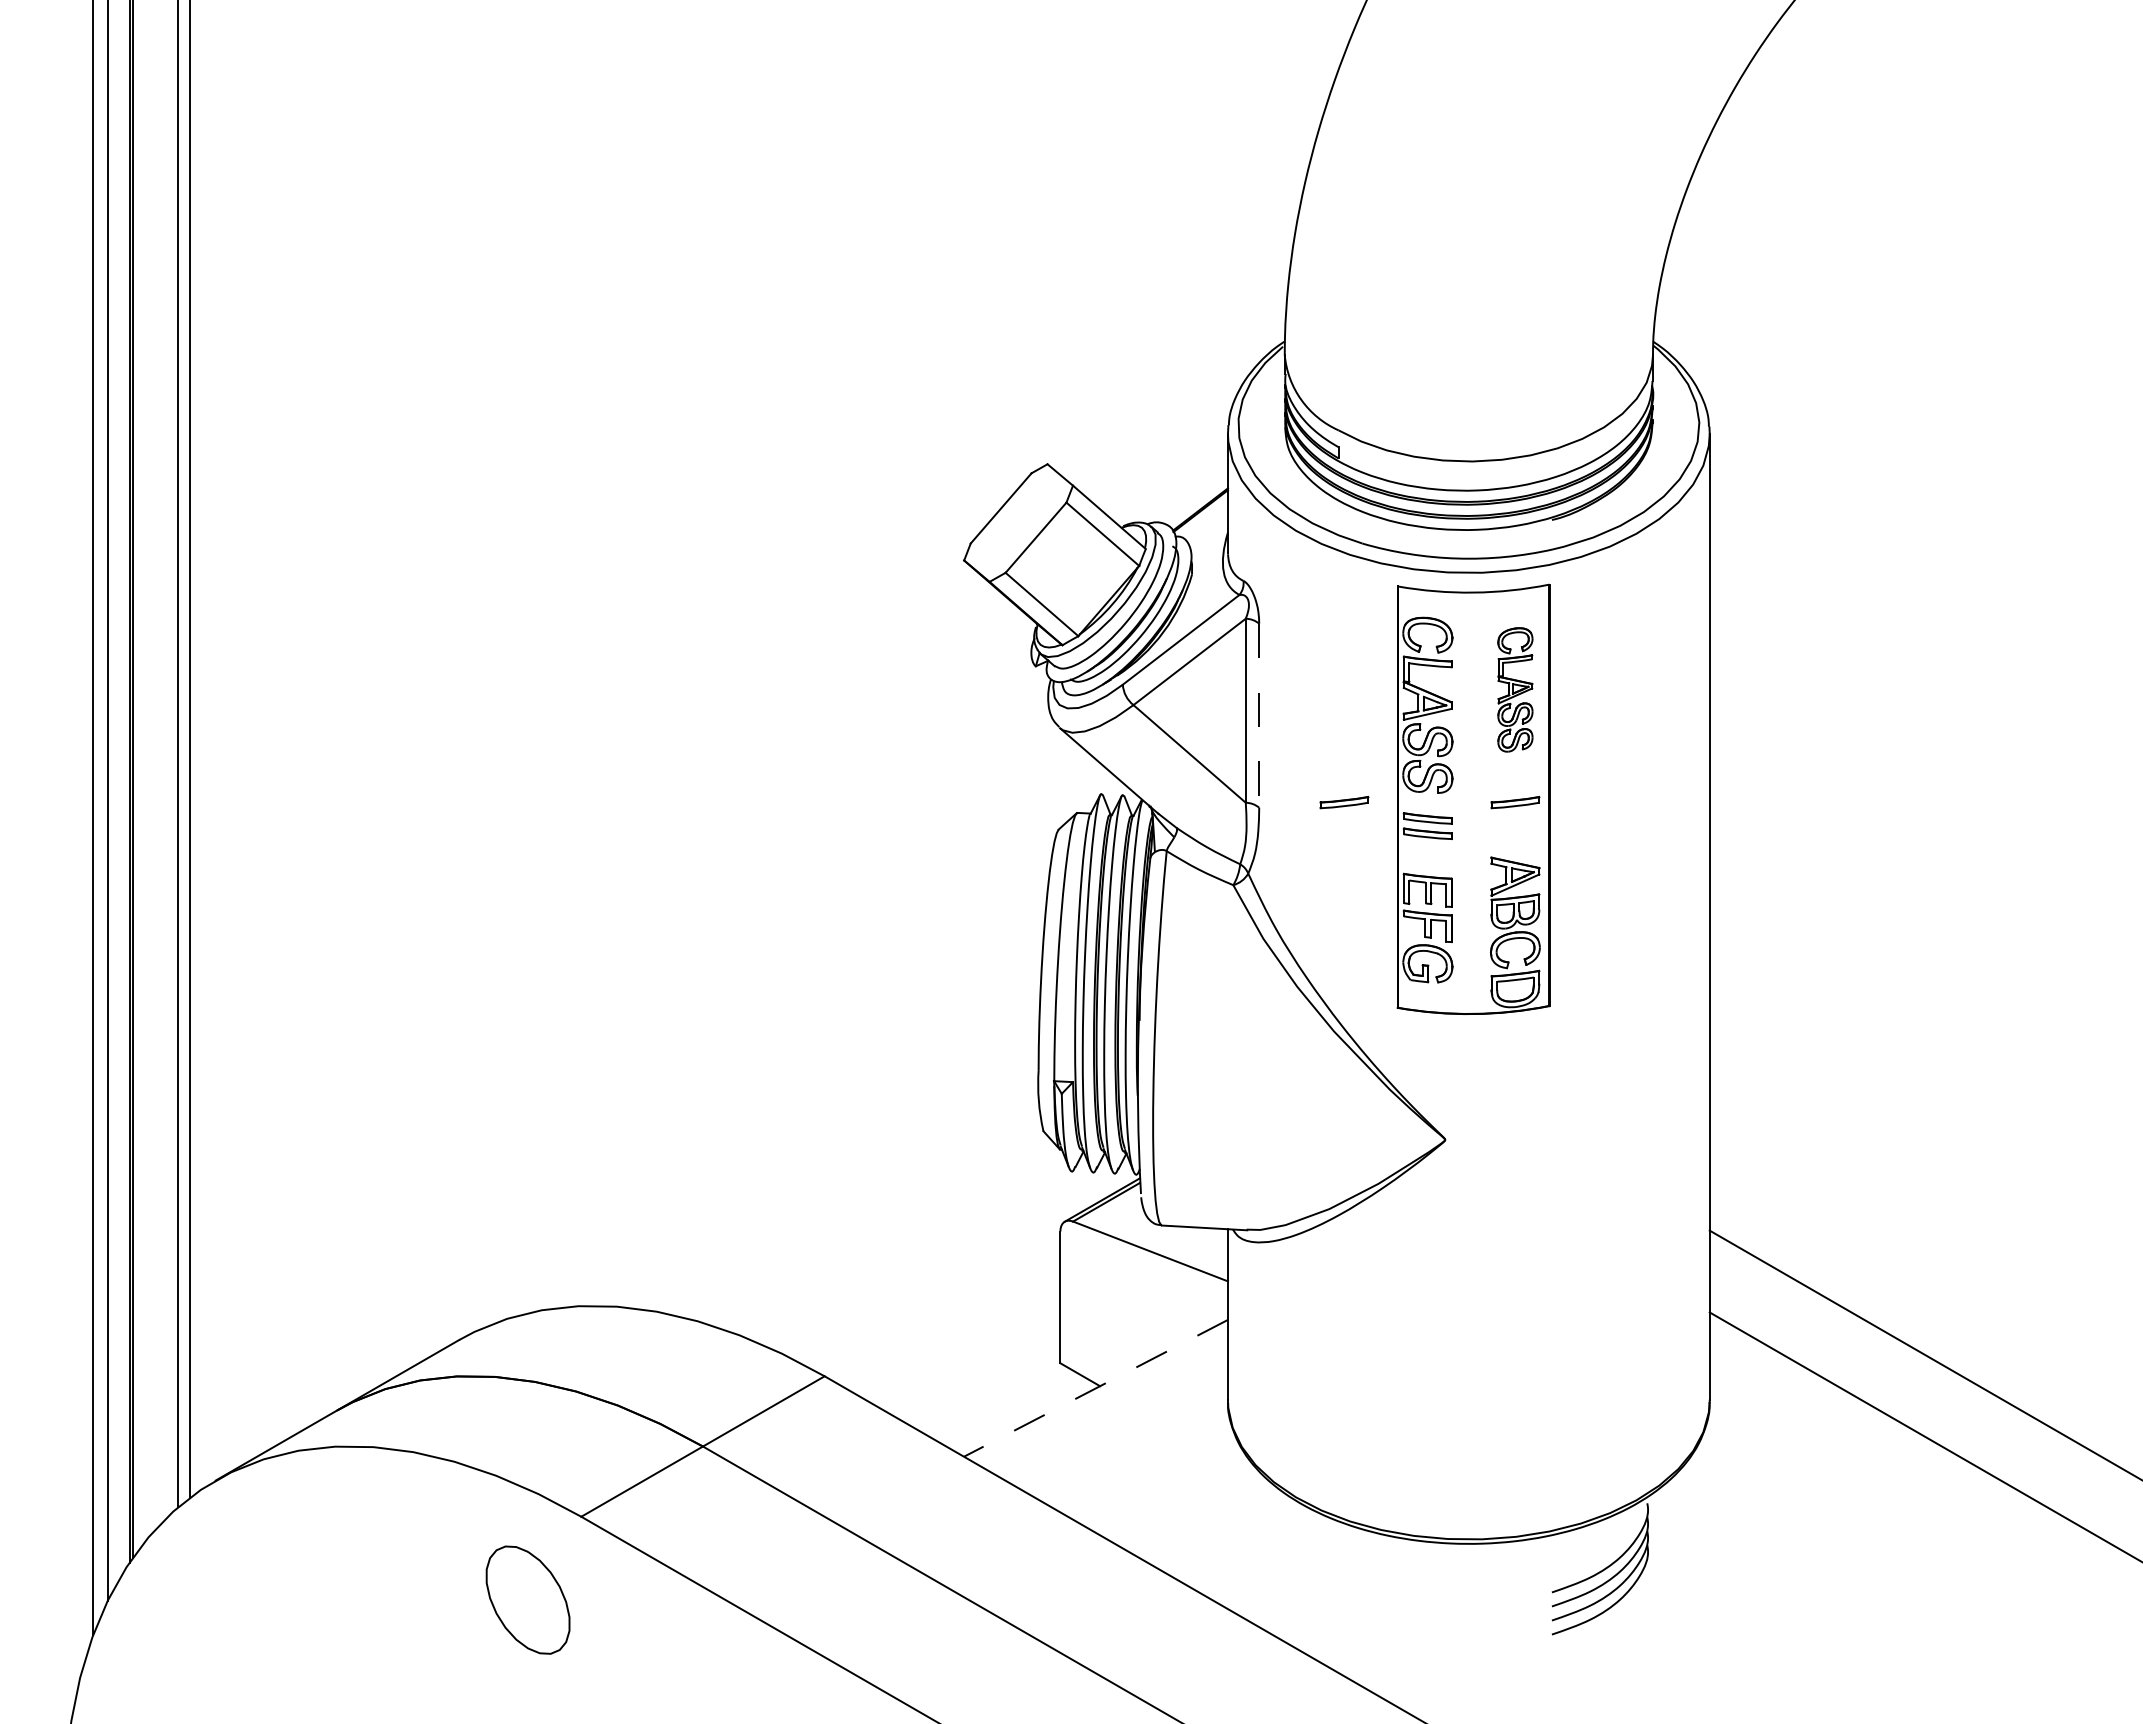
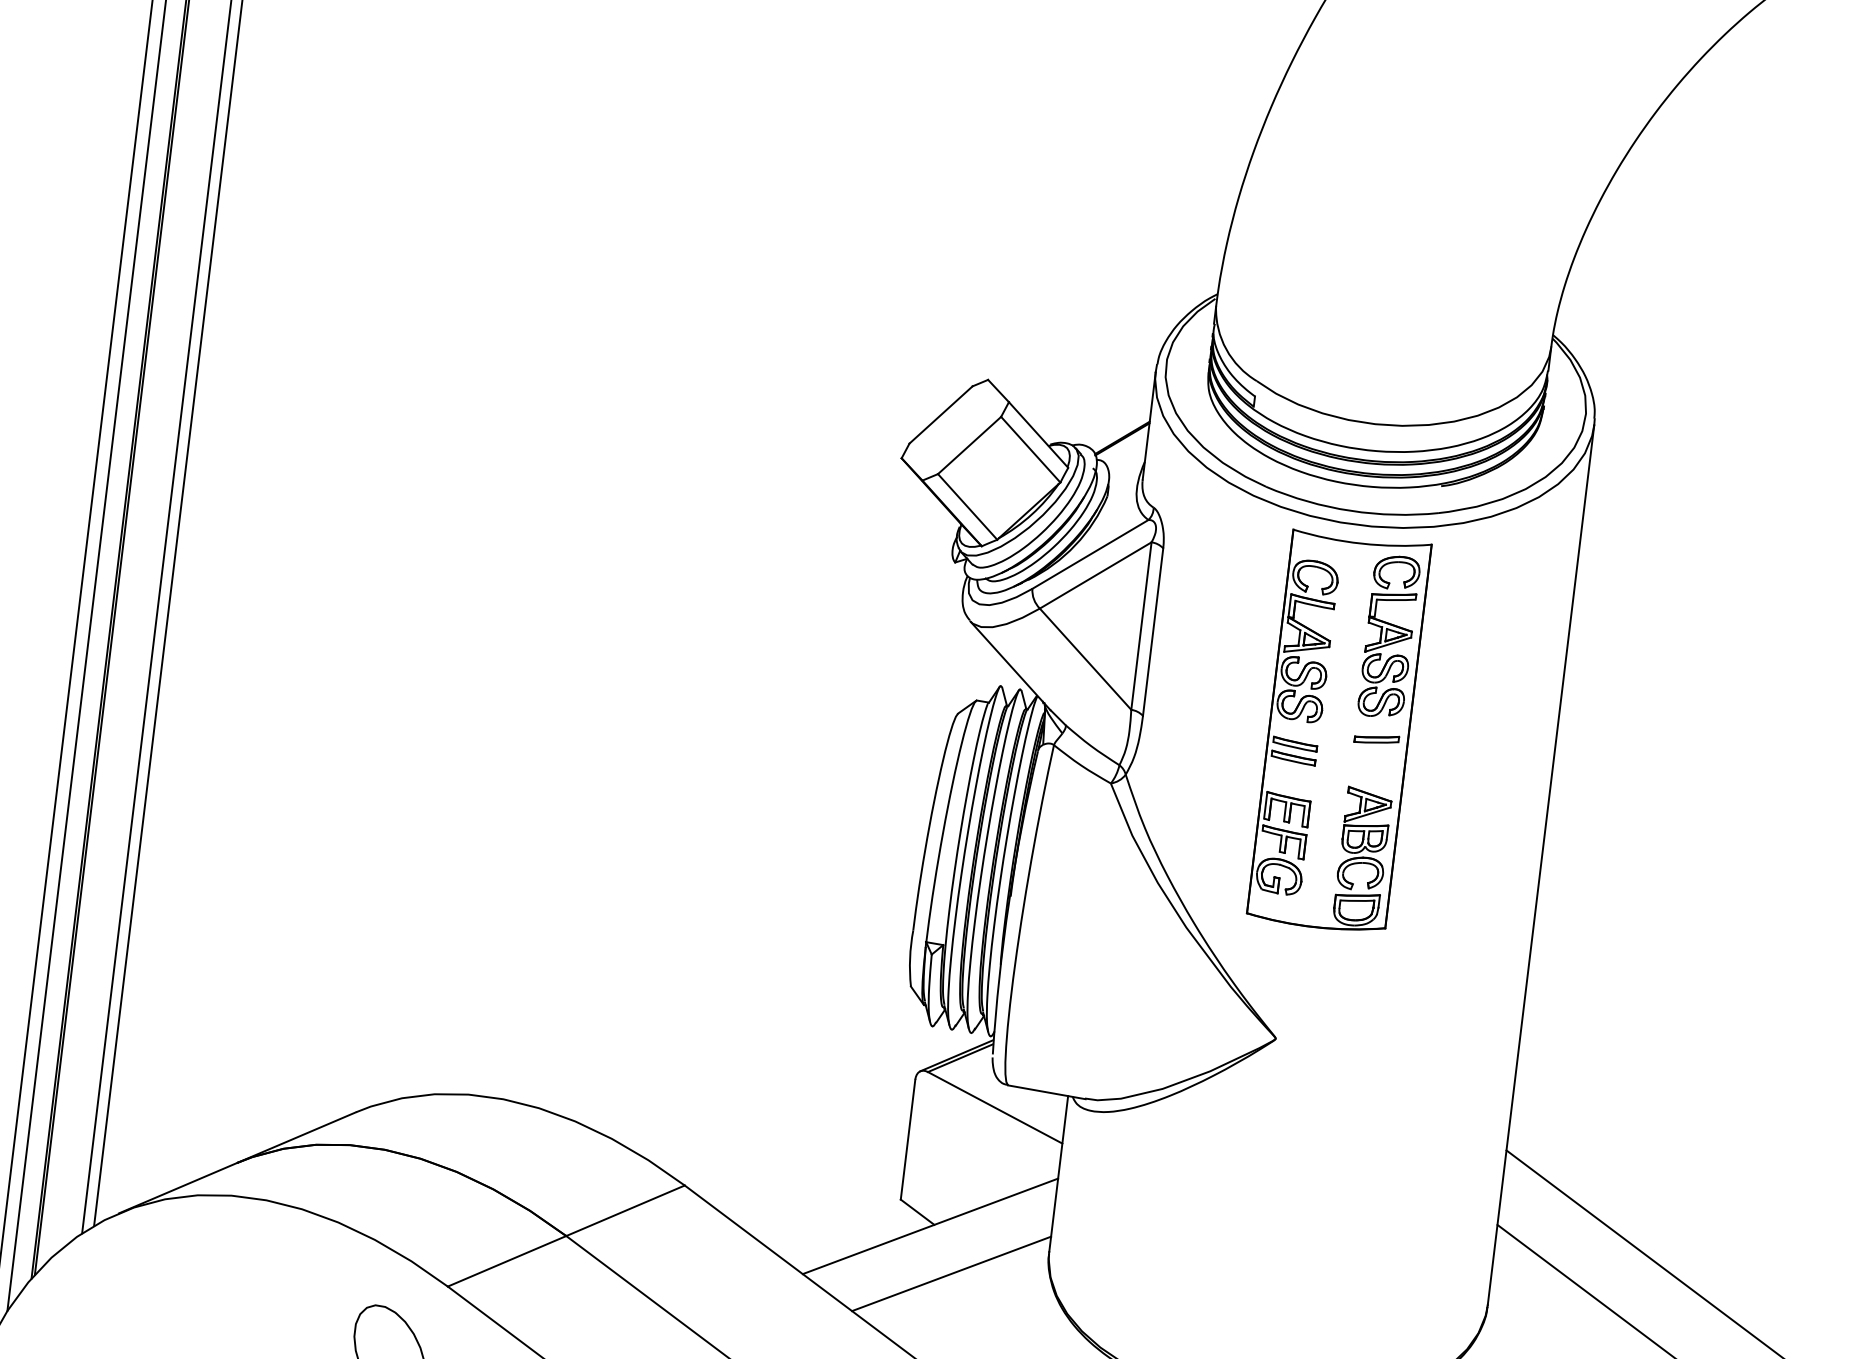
part: (1515, 689) -> (1389, 636), size x1.43
line: (1259, 715) -> (1153, 631), dashed -> solid
part: (1344, 802) -> (1221, 720), removed
line: (1096, 1388) -> (930, 1226), dashed -> solid
line: (1124, 1436) -> (951, 1273), added

